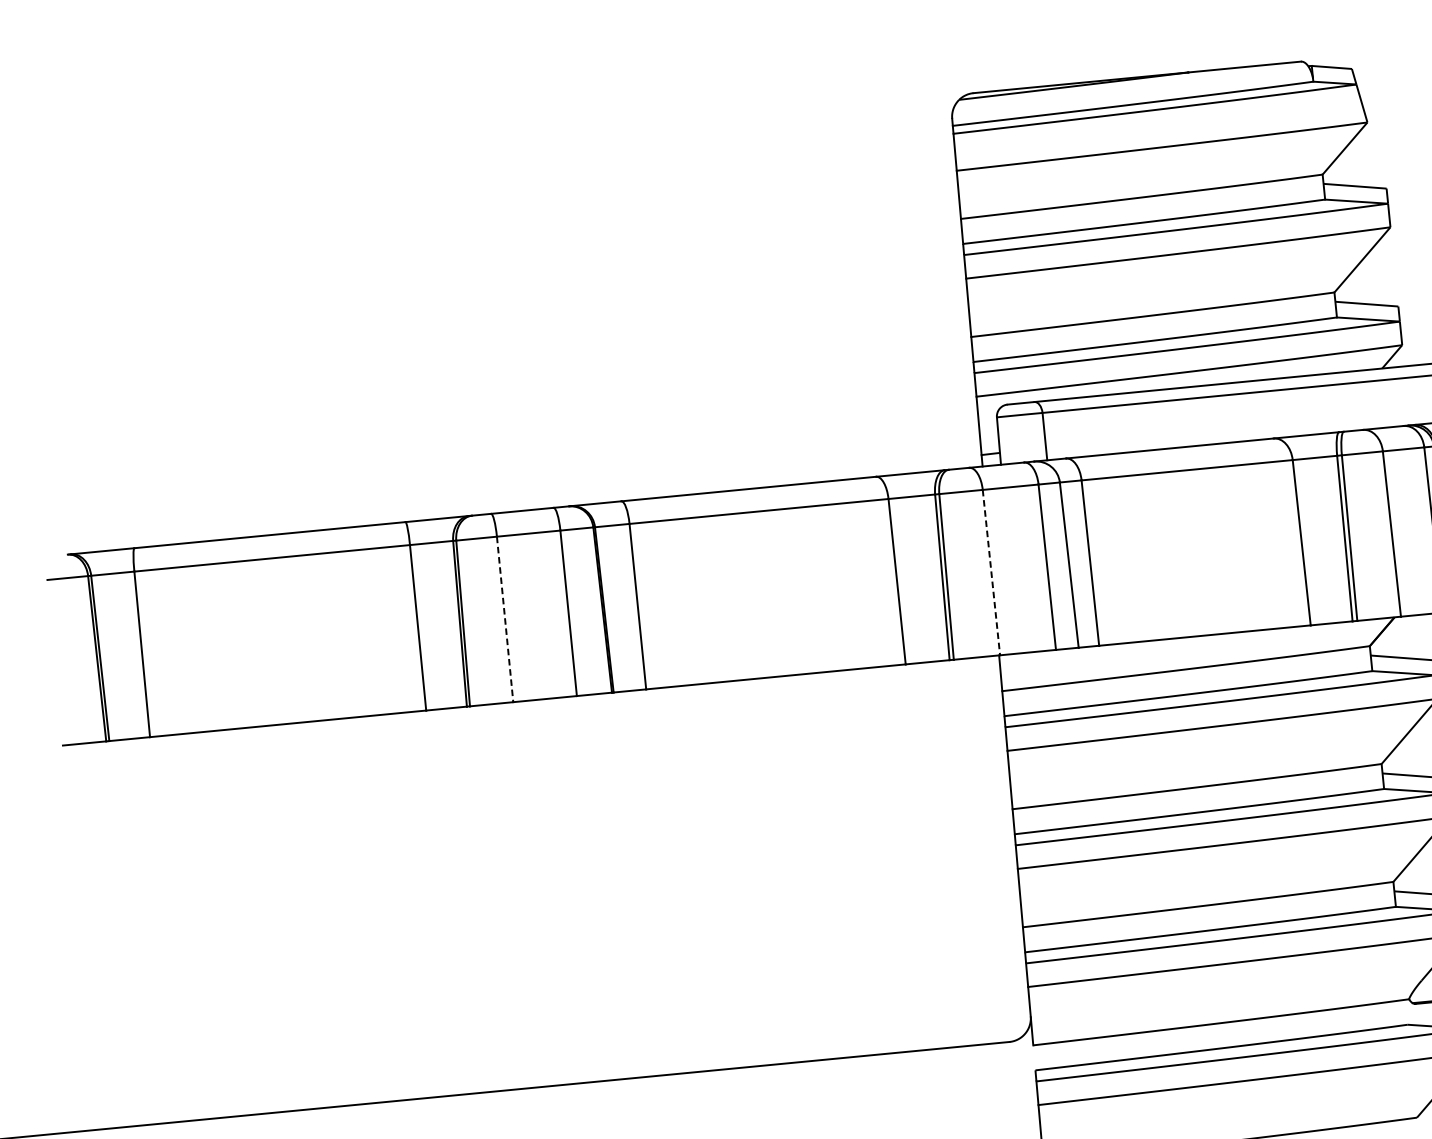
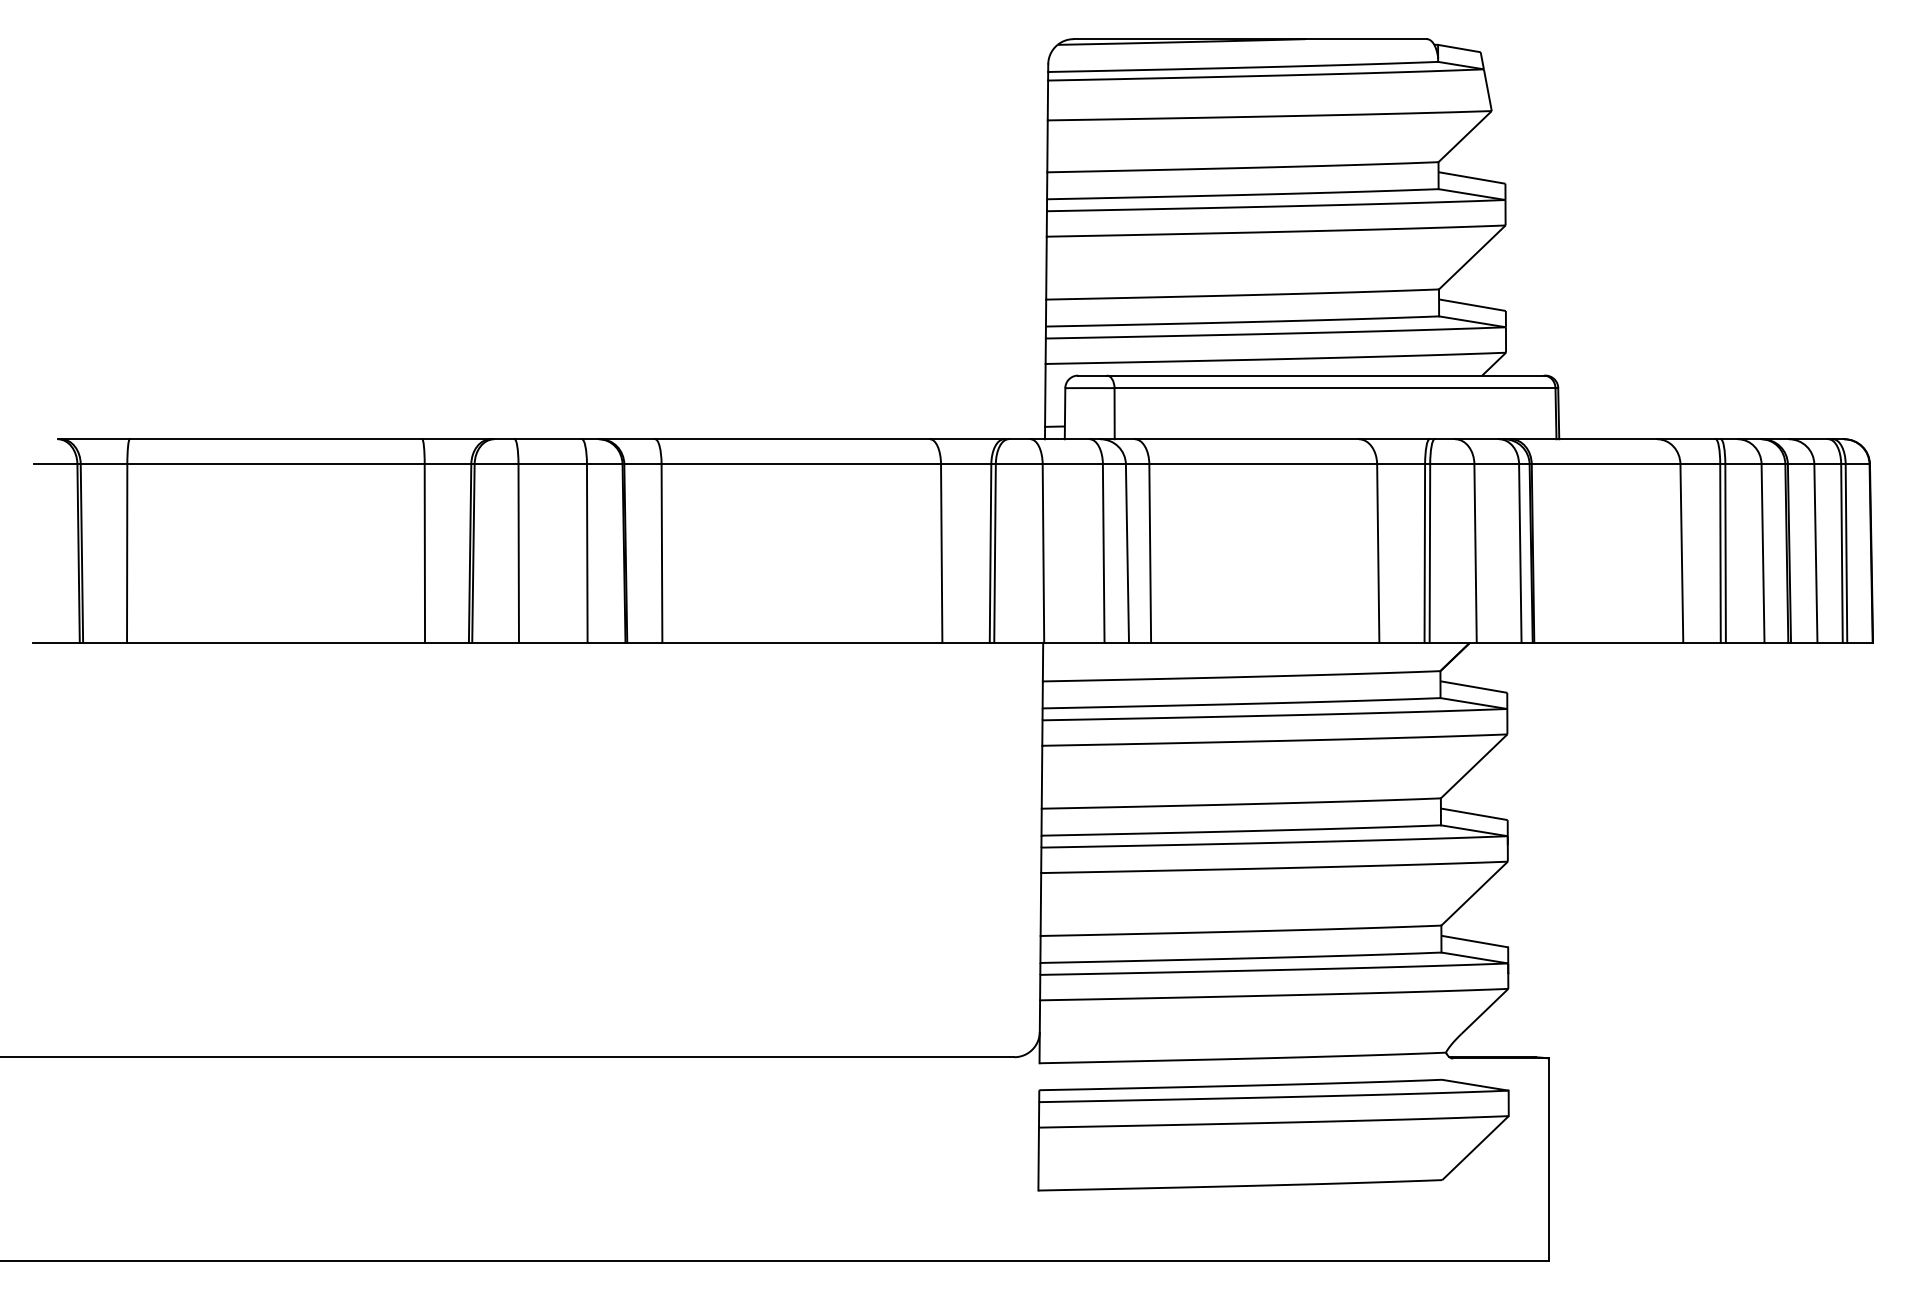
line: (991, 573) -> (1043, 554), dashed -> solid
line: (504, 620) -> (518, 554), dashed -> solid

